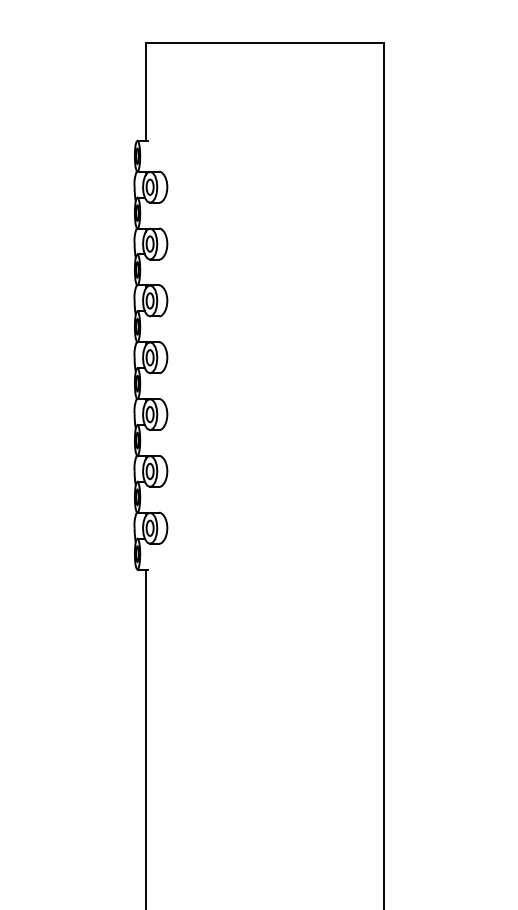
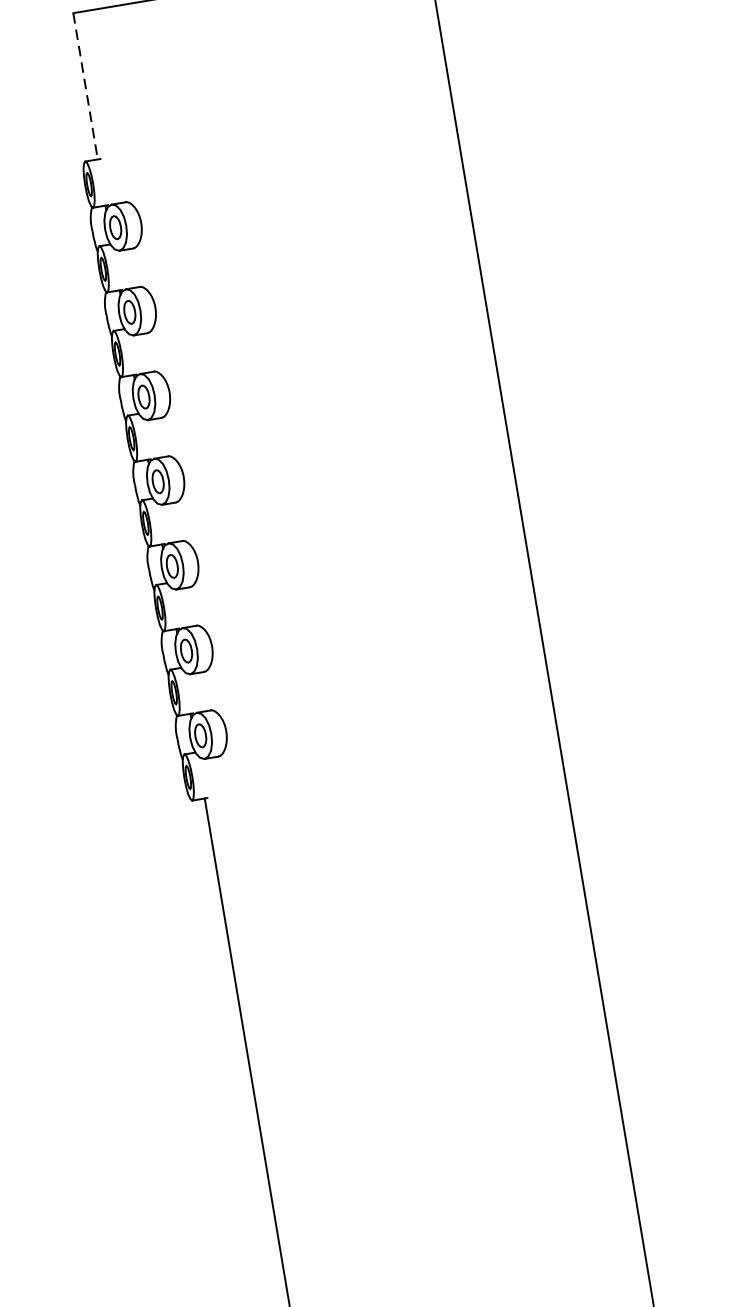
line: (145, 92) -> (85, 87), solid -> dashed

